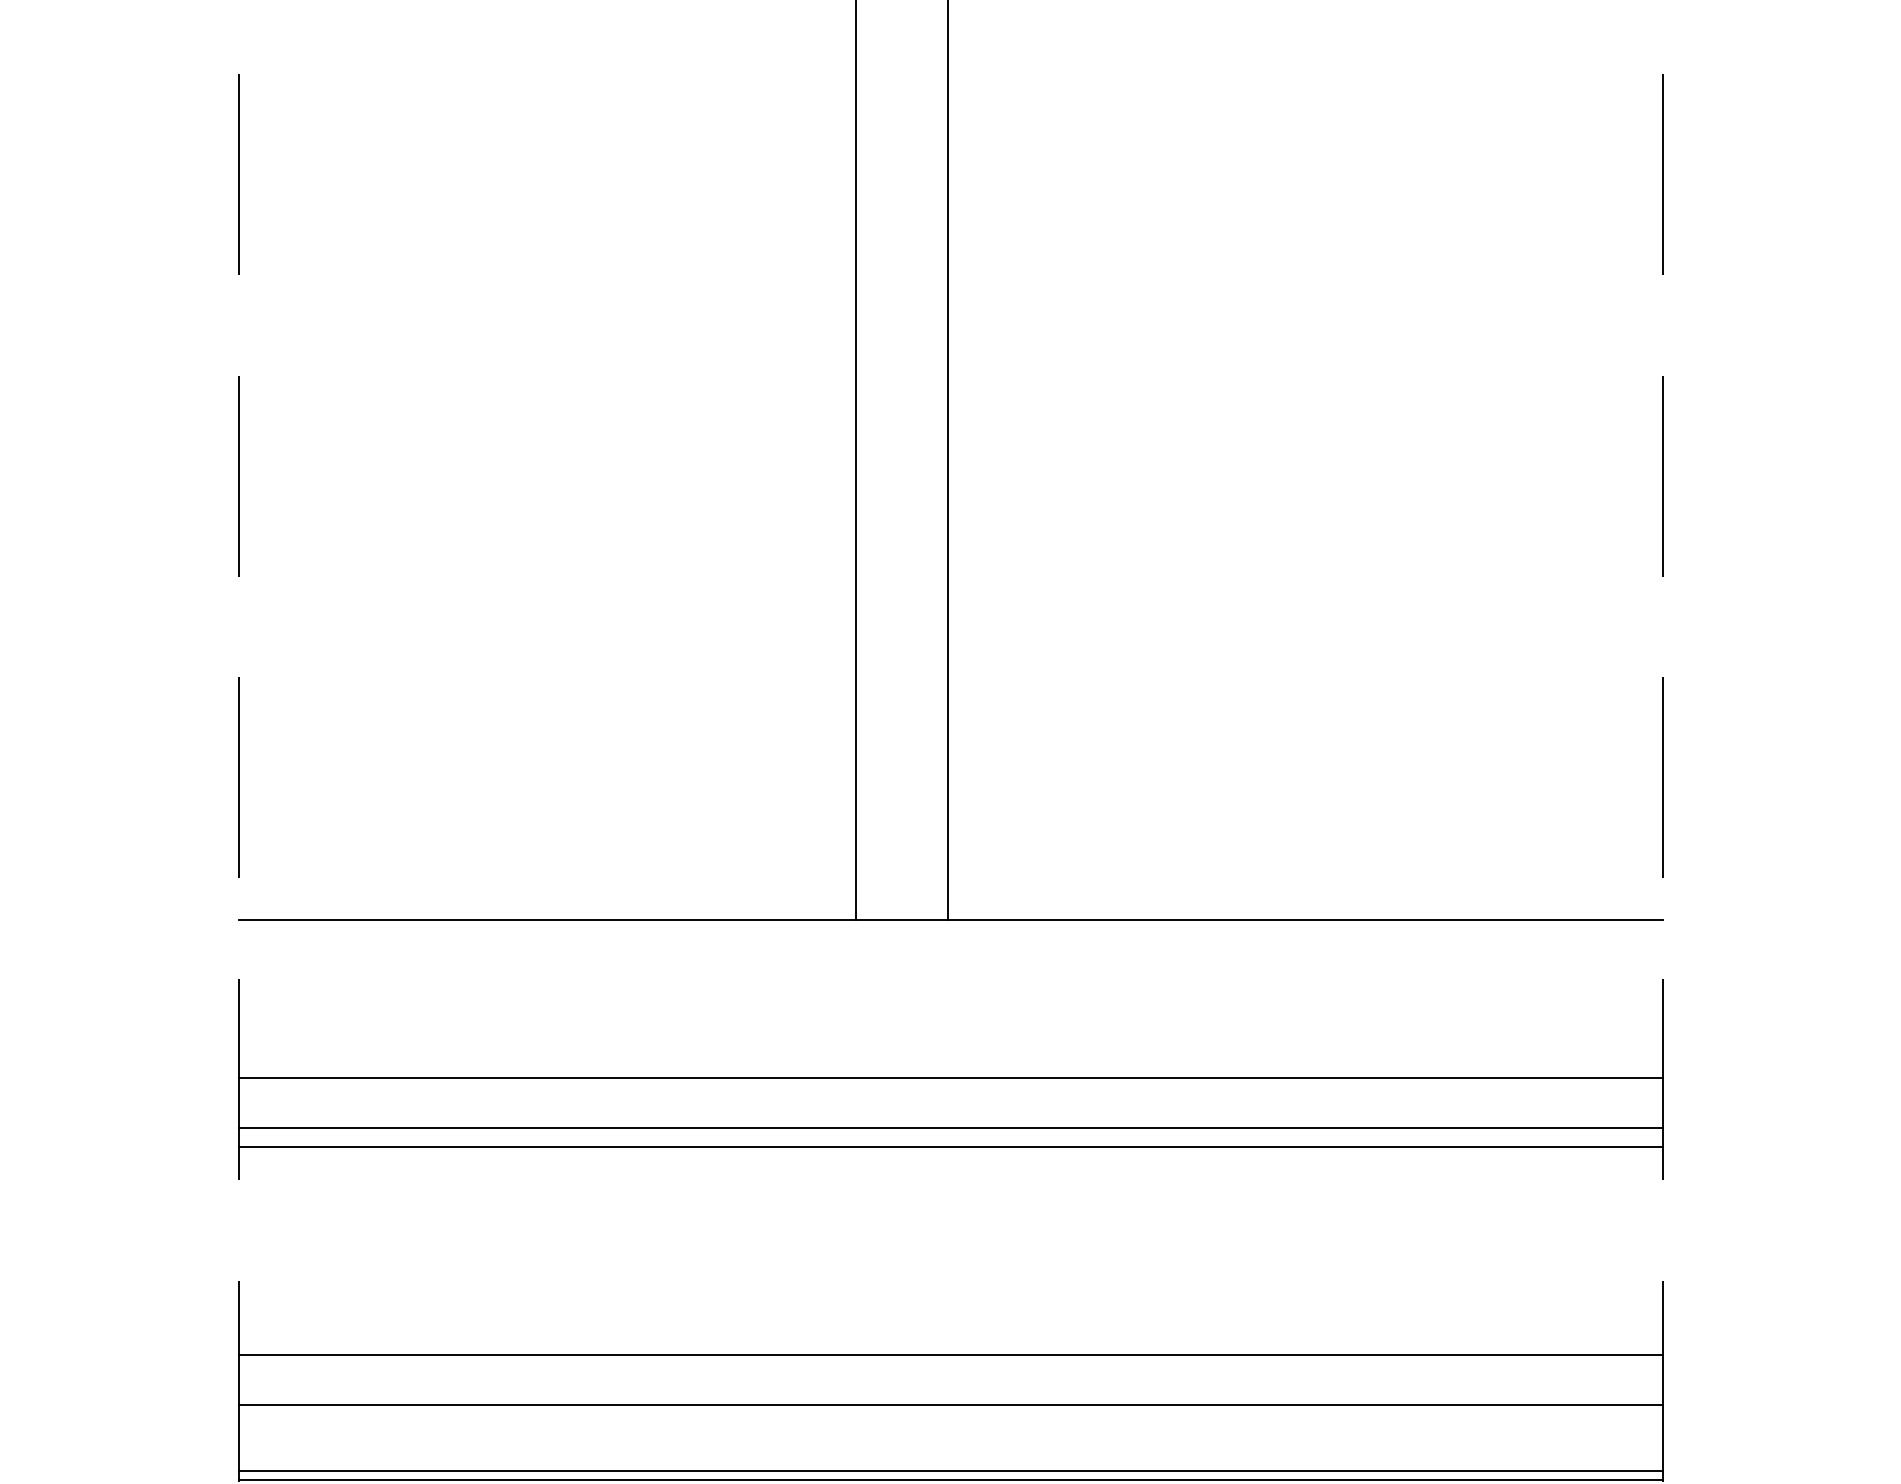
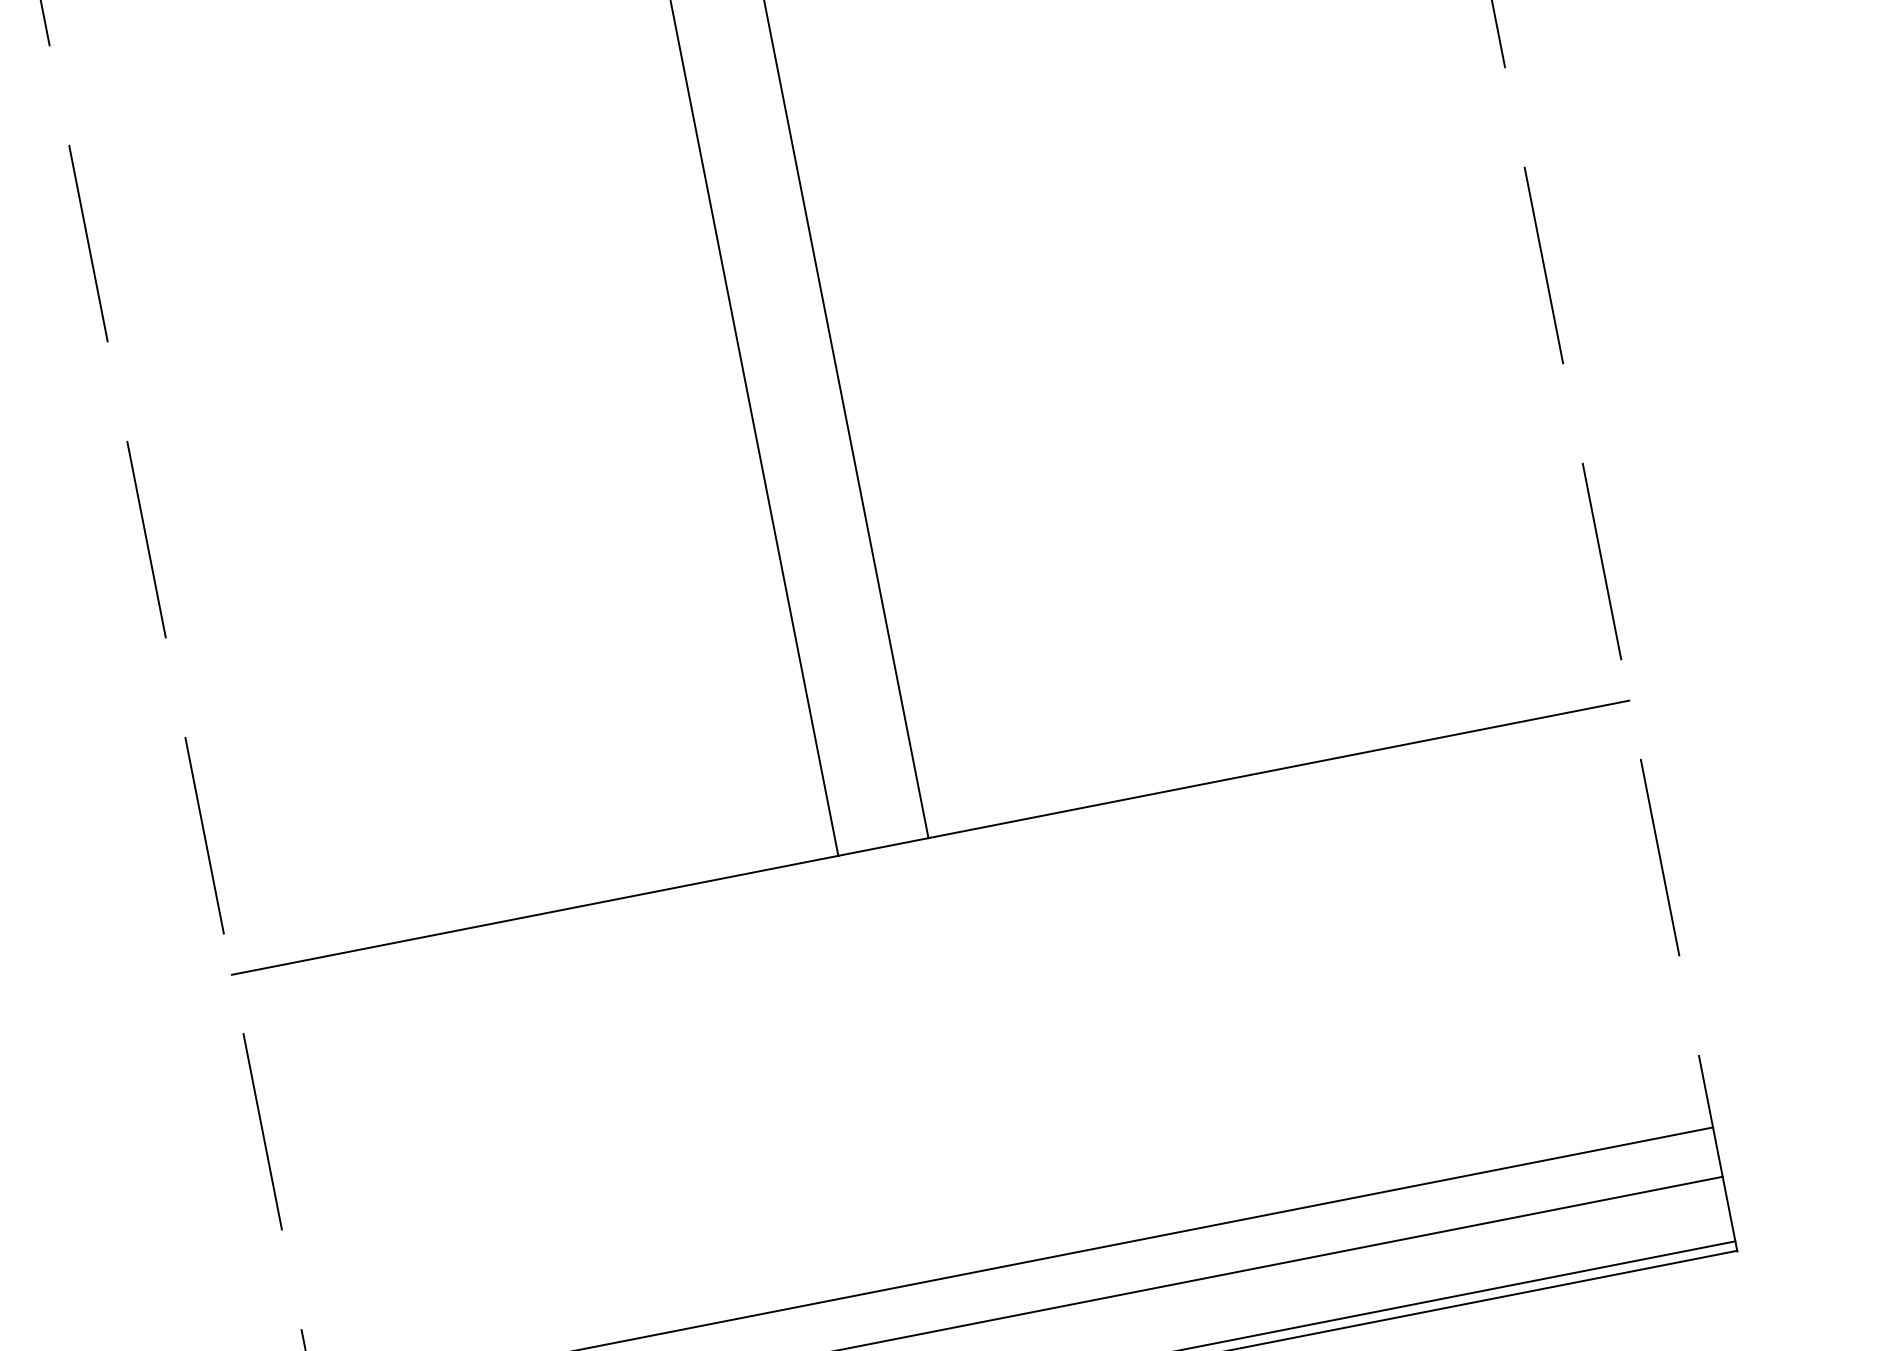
line: (950, 1077) -> (961, 992), removed
line: (950, 1128) -> (970, 1042), removed
line: (950, 1147) -> (974, 1061), removed

